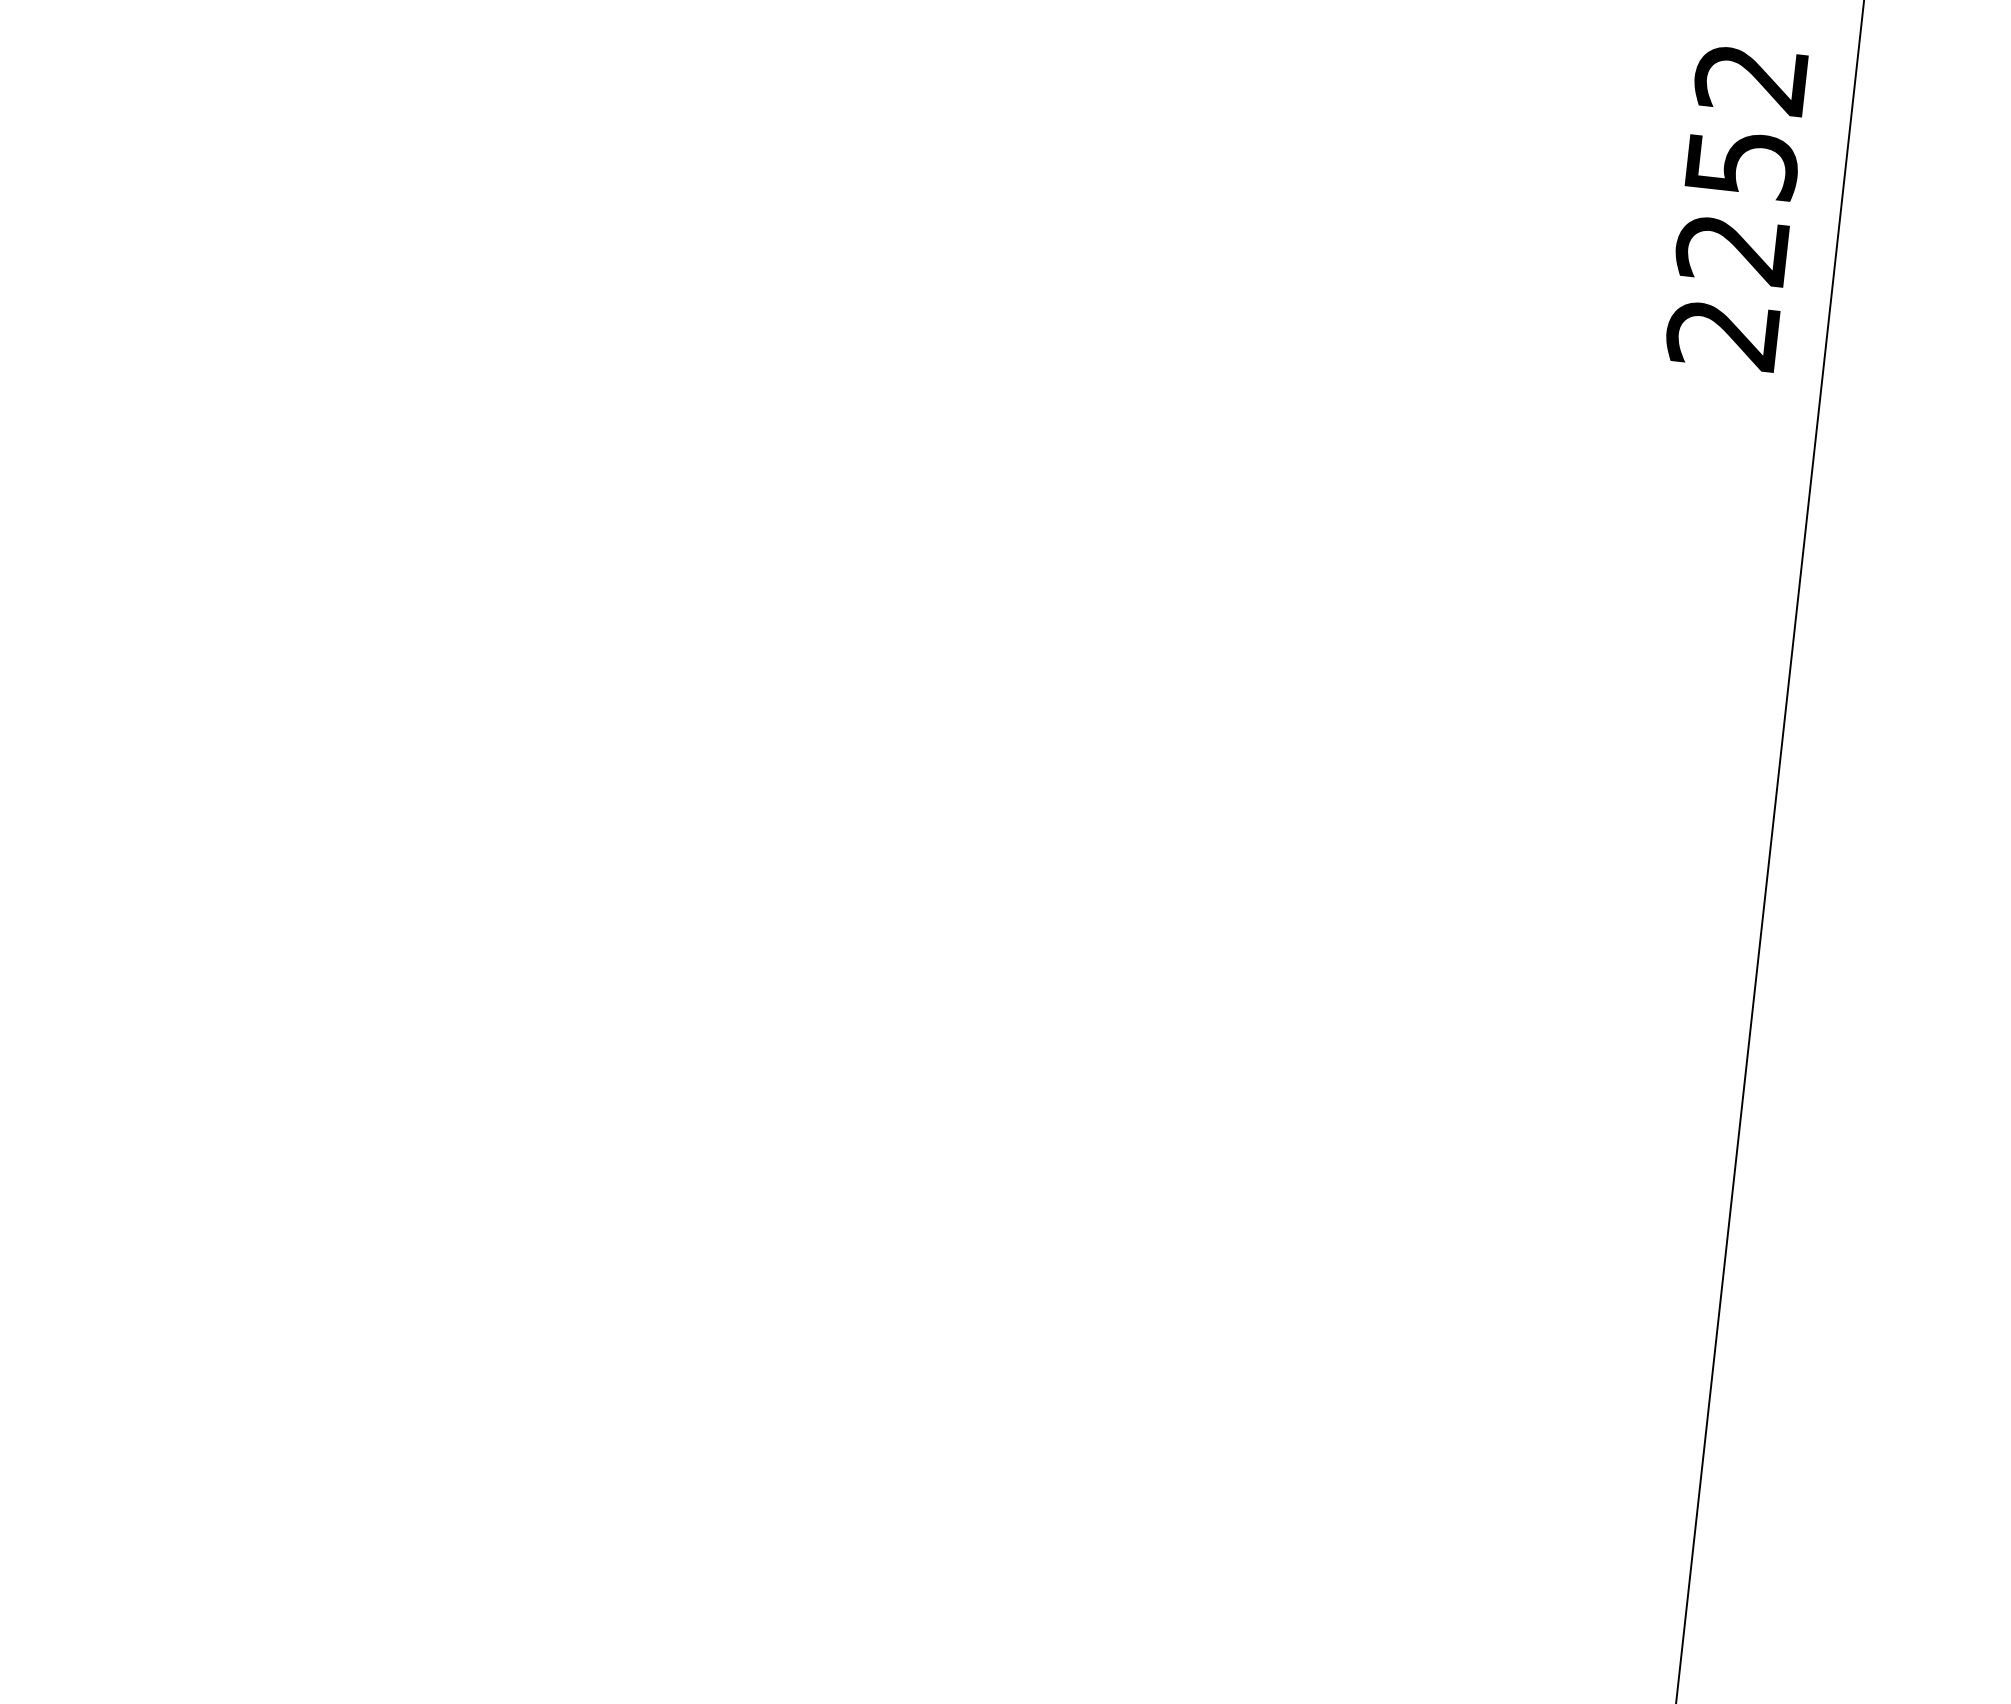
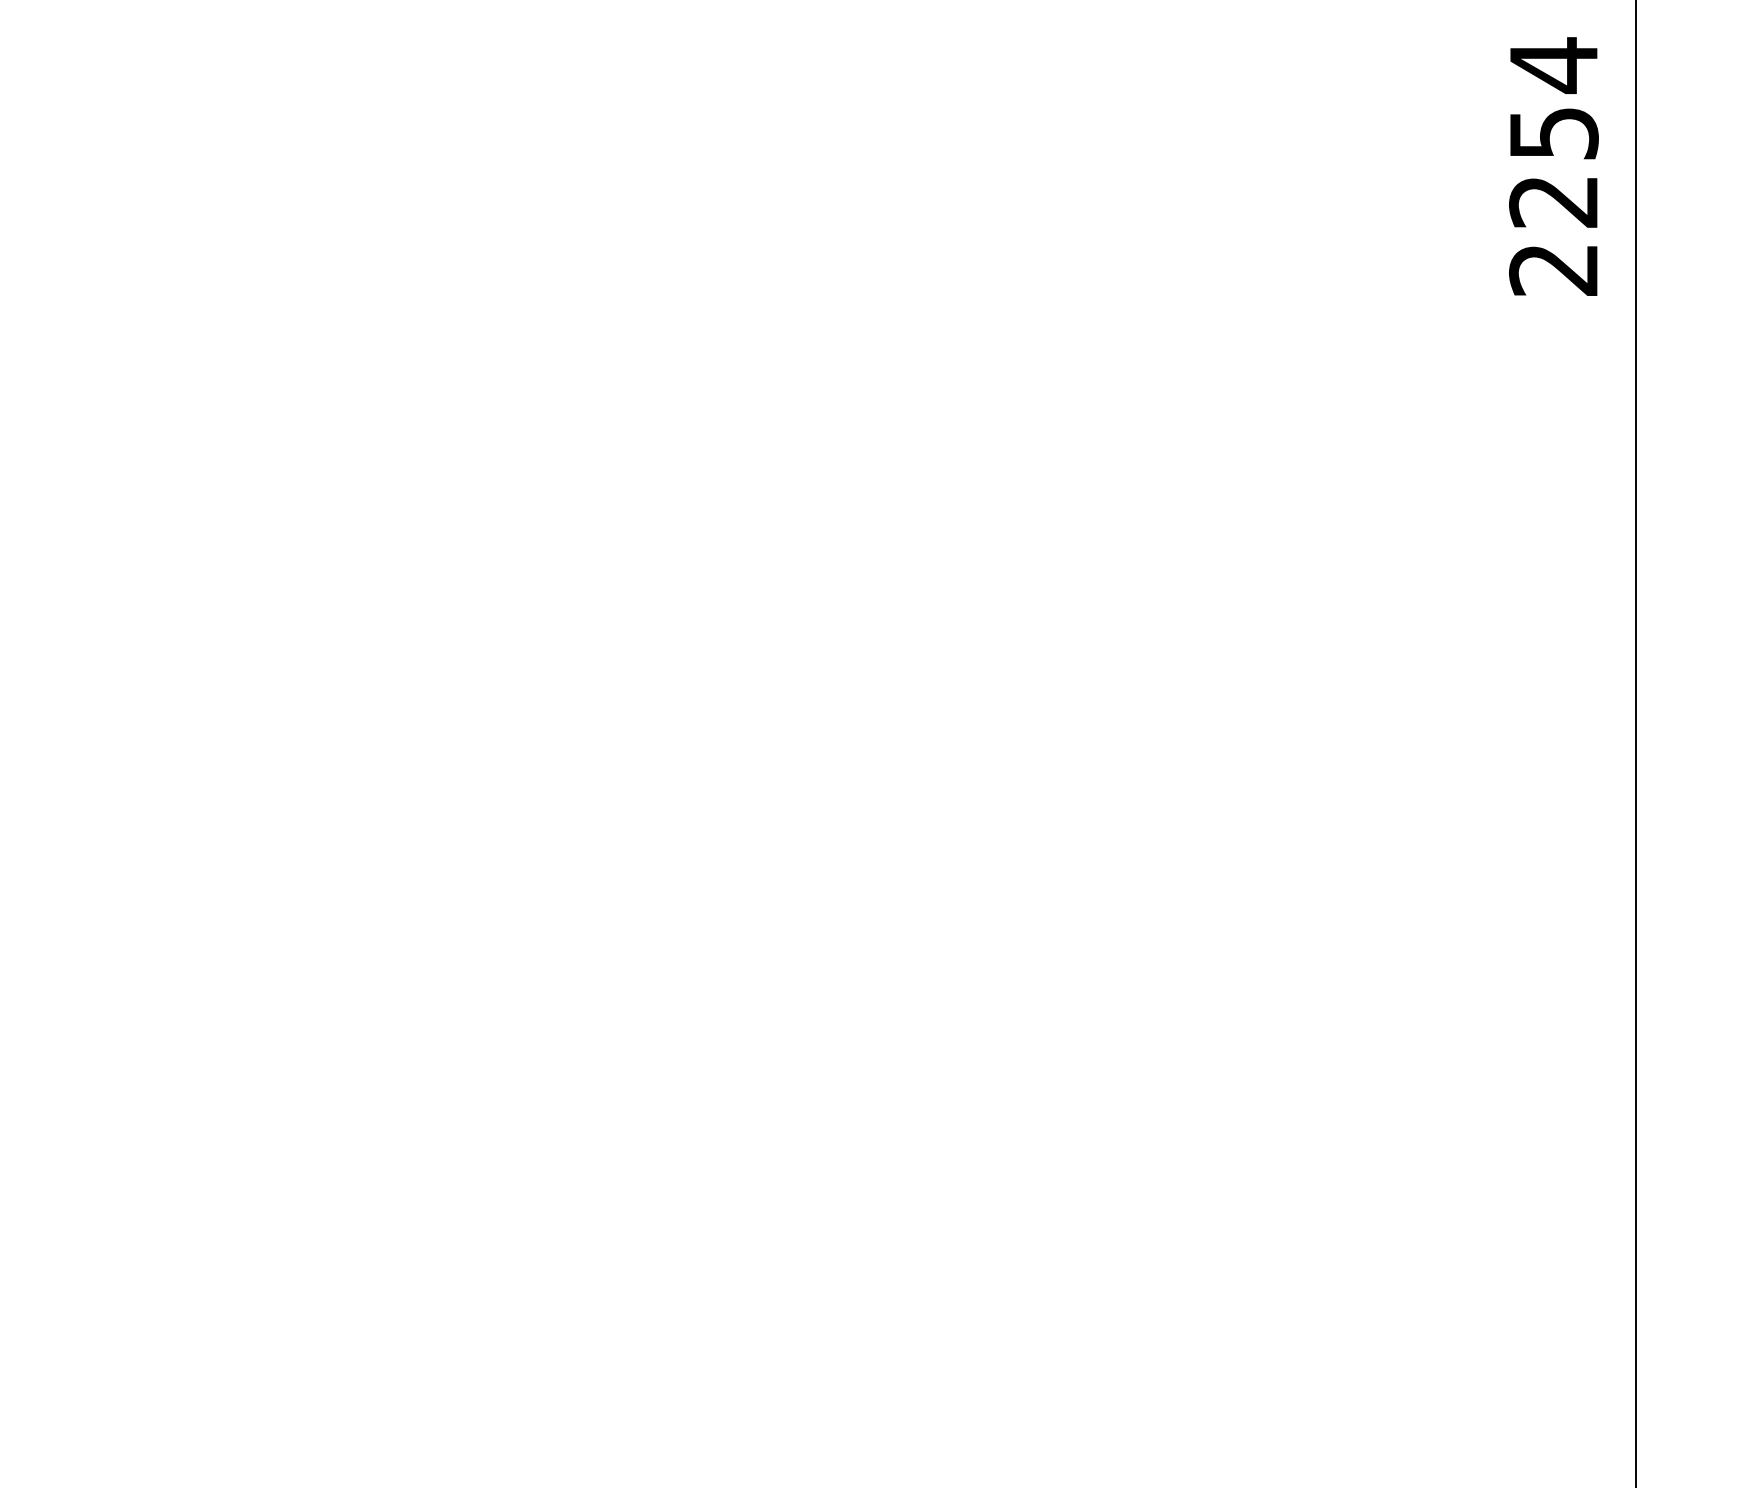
text: (1750, 79) -> (1553, 65), 2252 -> 2254

